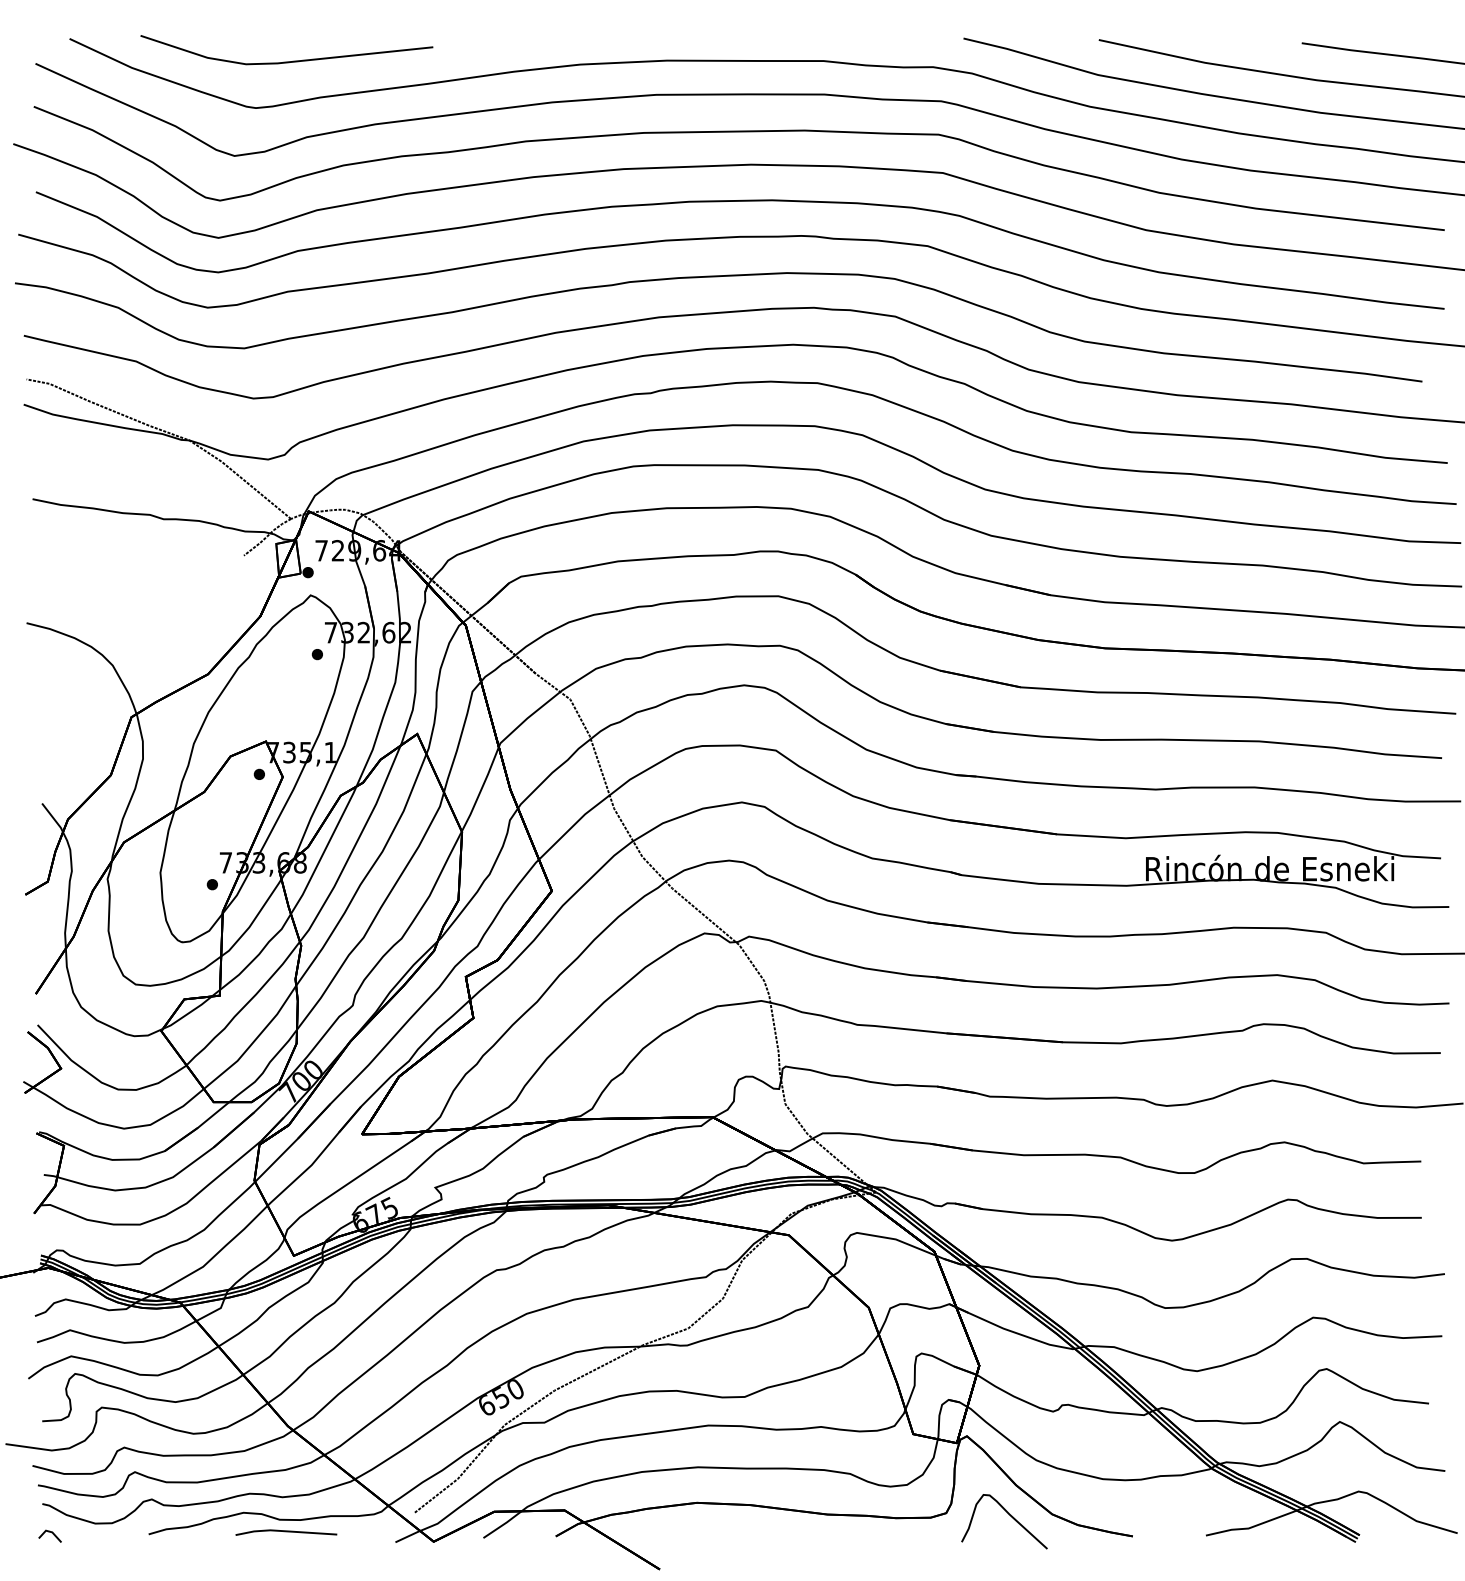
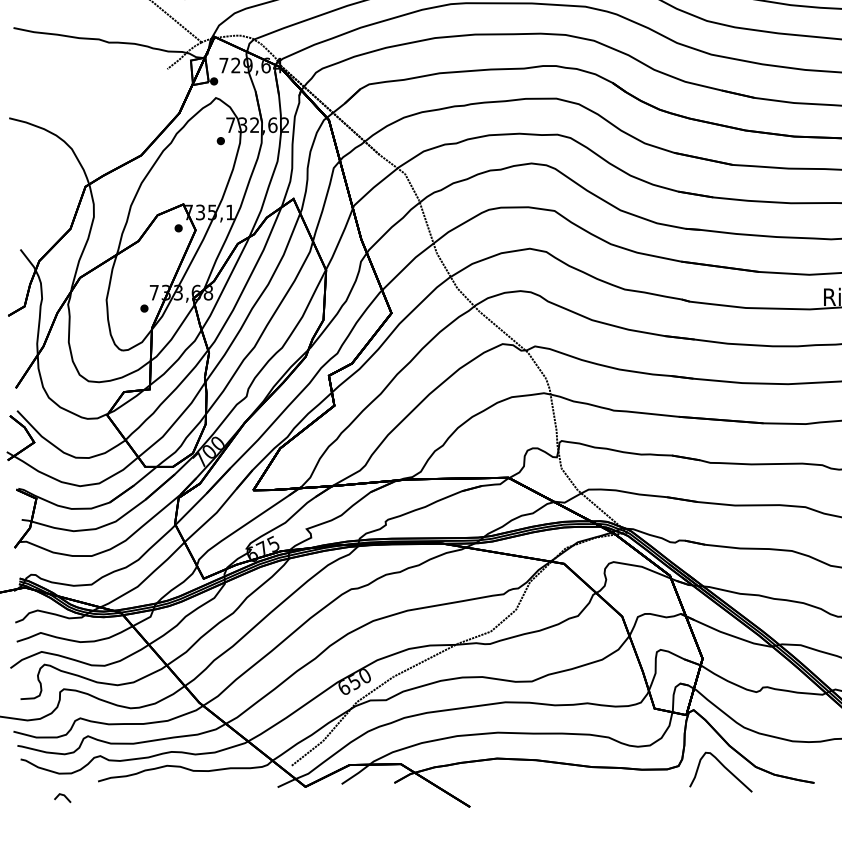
line: (286, 1532) -> (198, 780), removed
line: (51, 1533) -> (63, 796), moved

